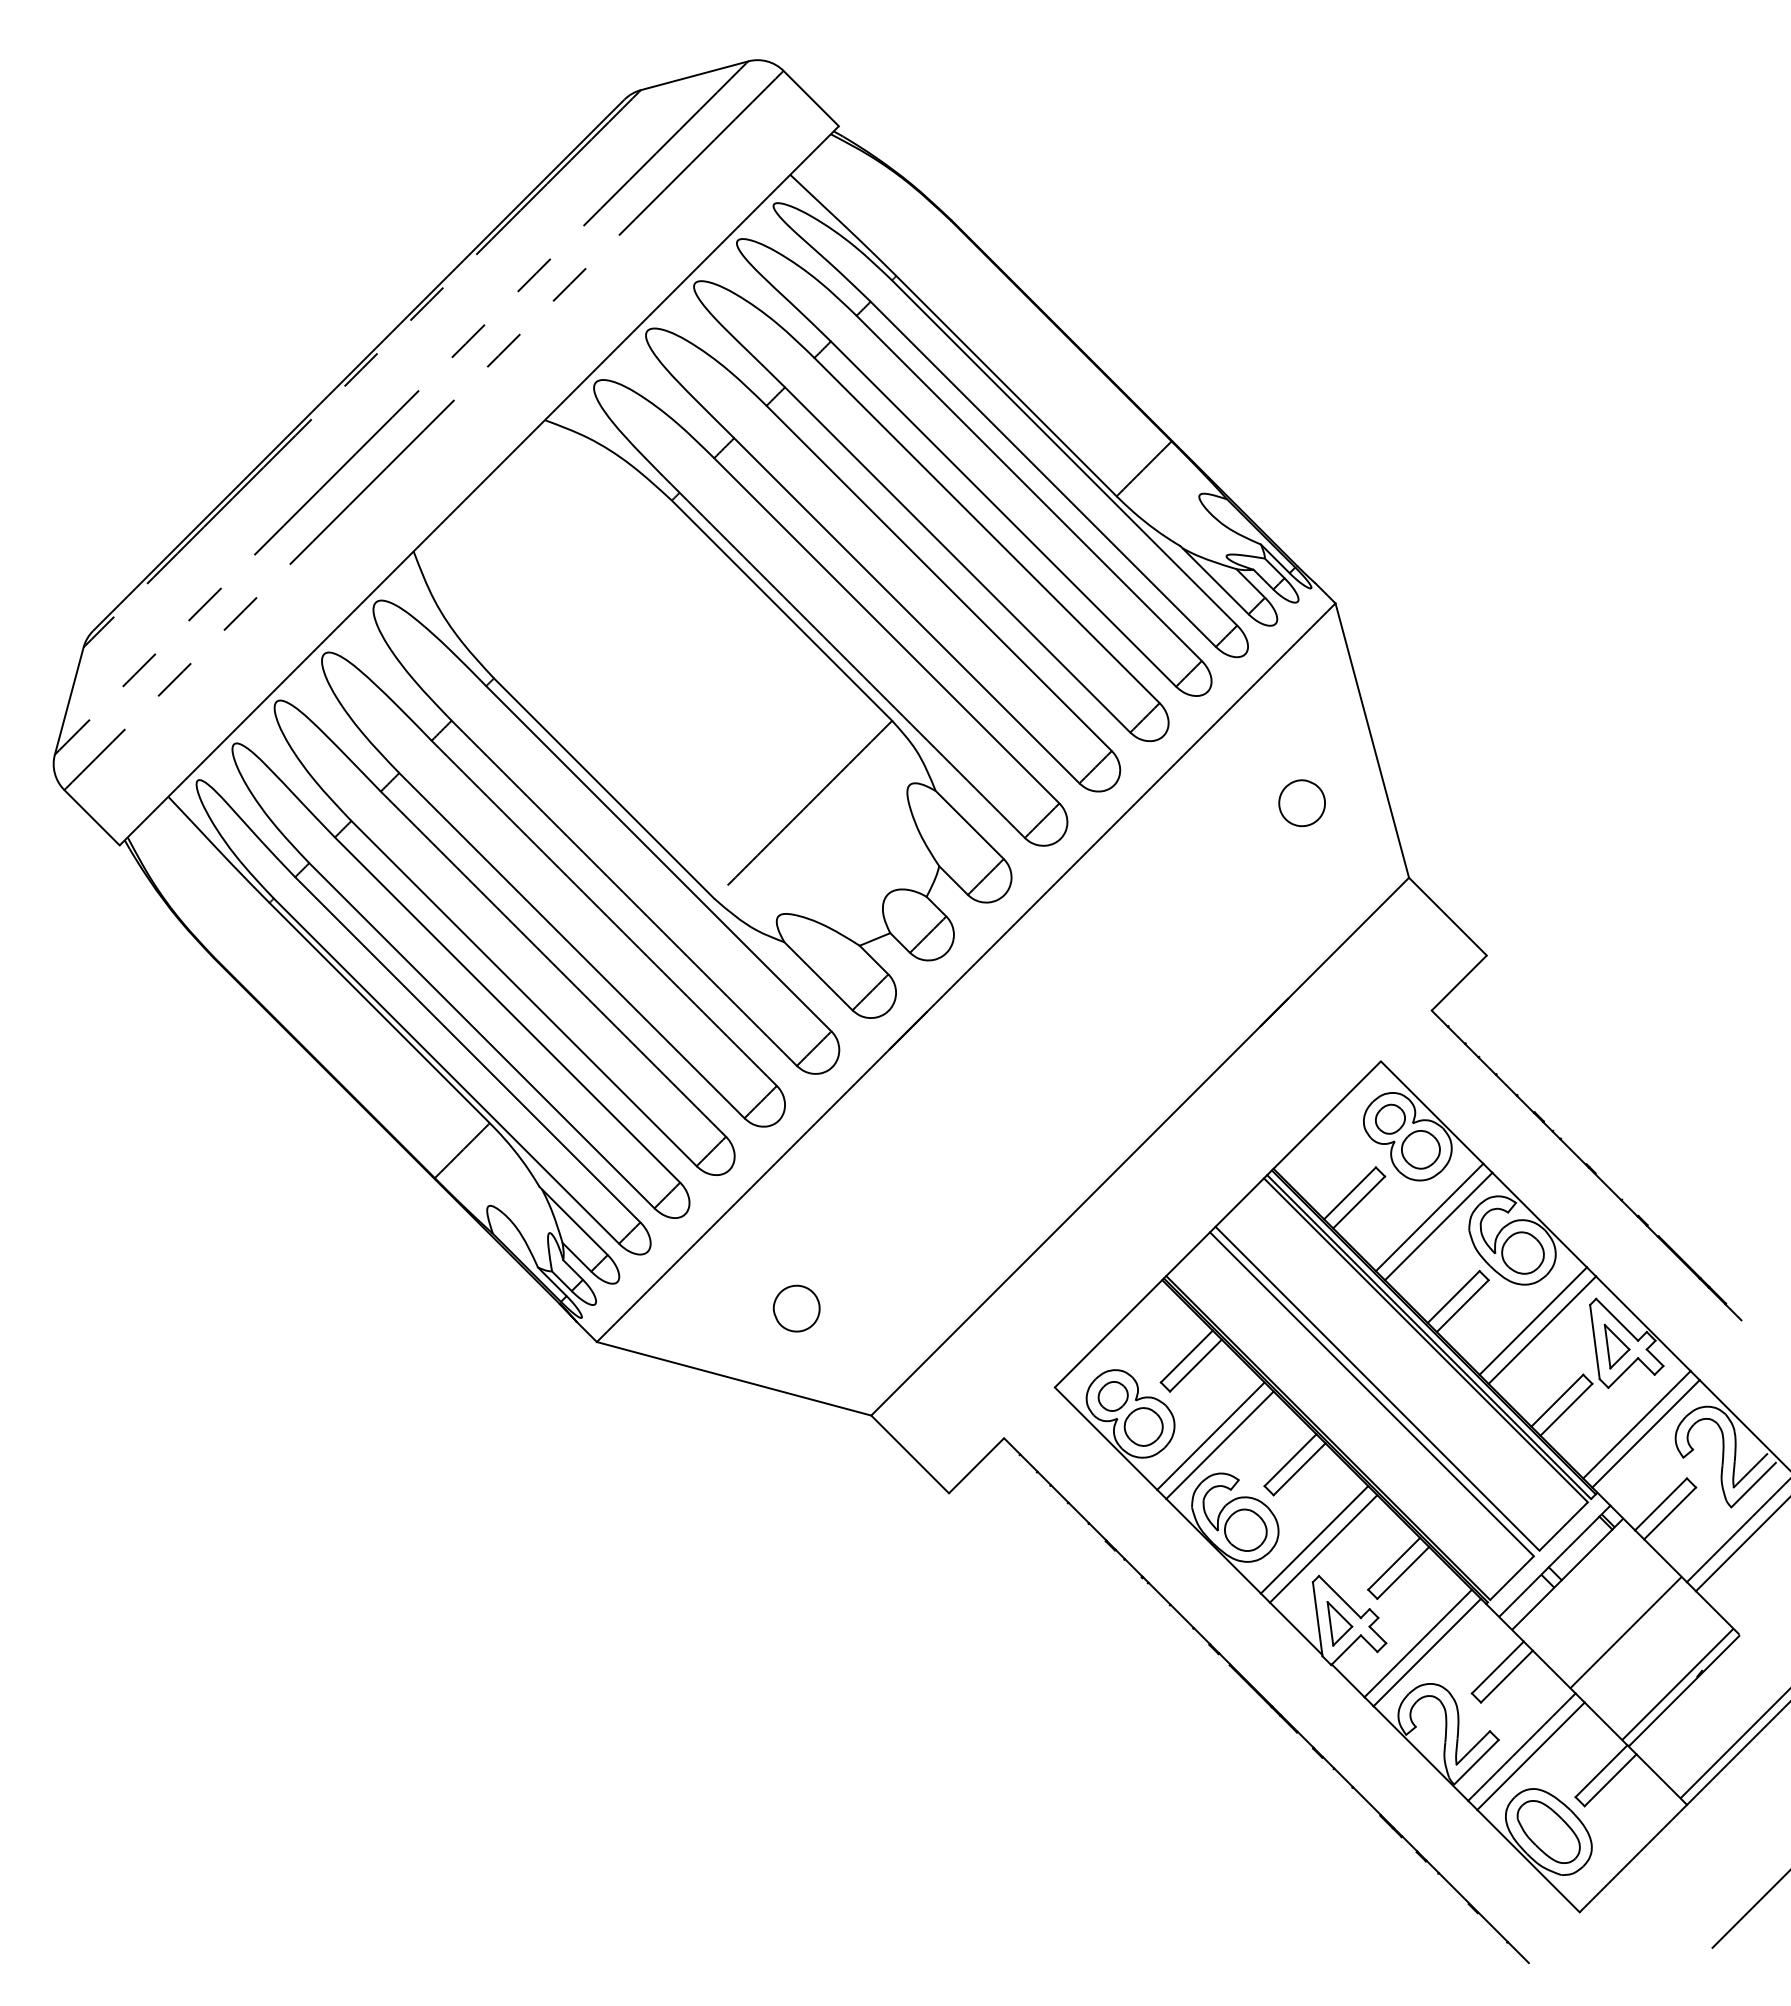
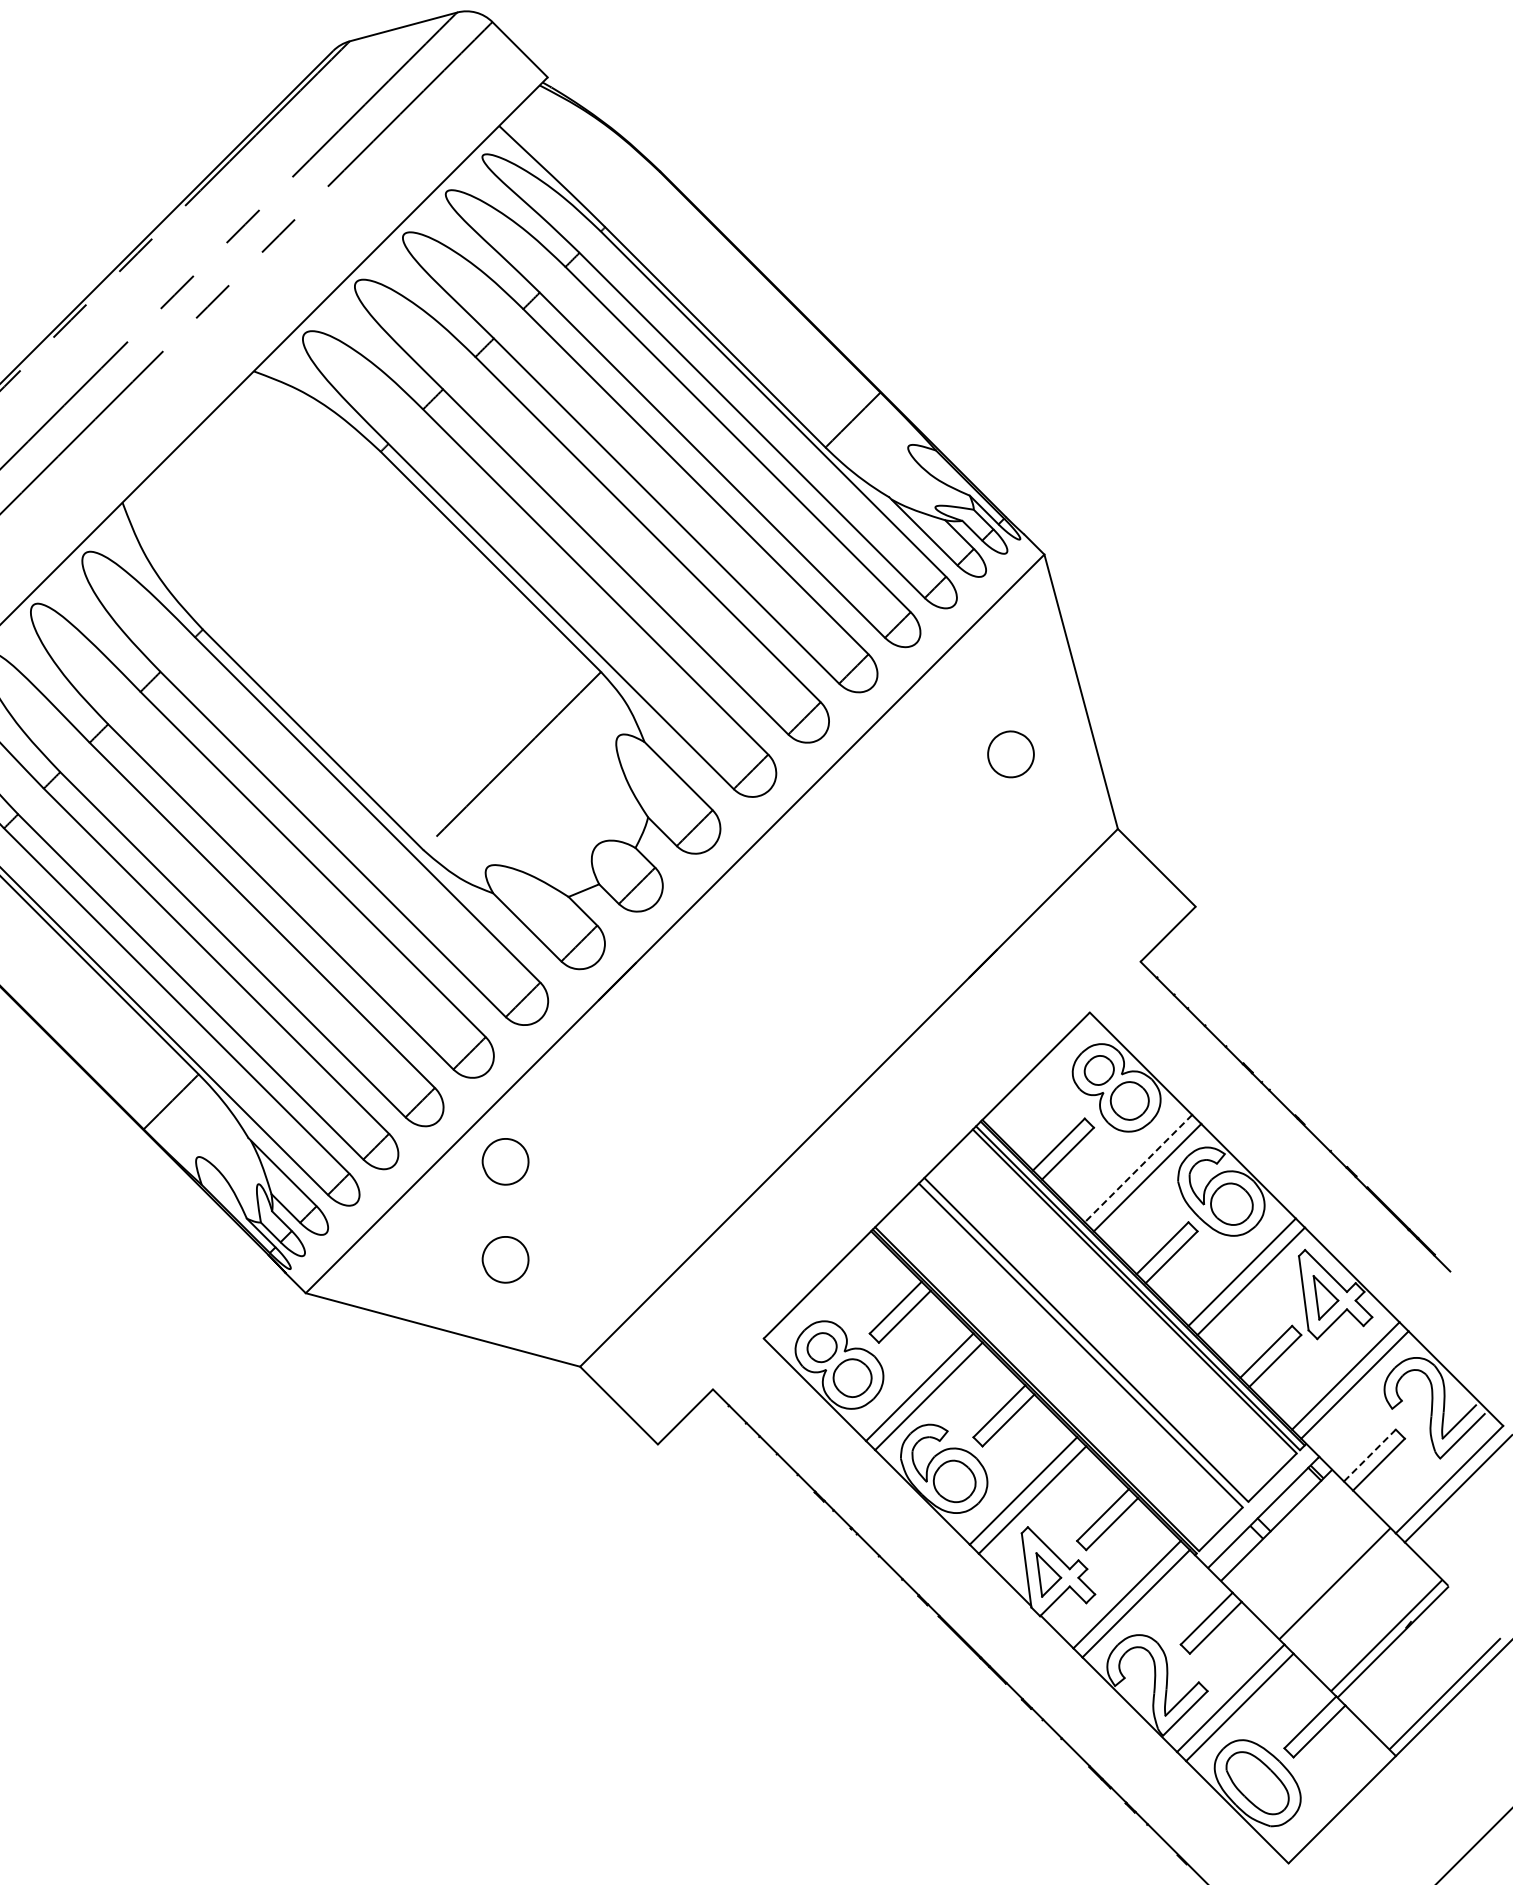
part: (796, 1210) -> (505, 1161), added
line: (1429, 1217) -> (1138, 1168), solid -> dashed
line: (1661, 1504) -> (1370, 1455), solid -> dashed

